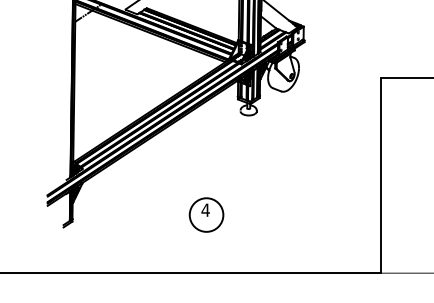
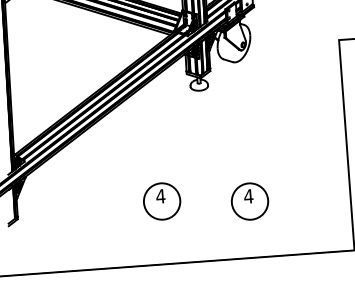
part: (287, 220) -> (249, 200), added

